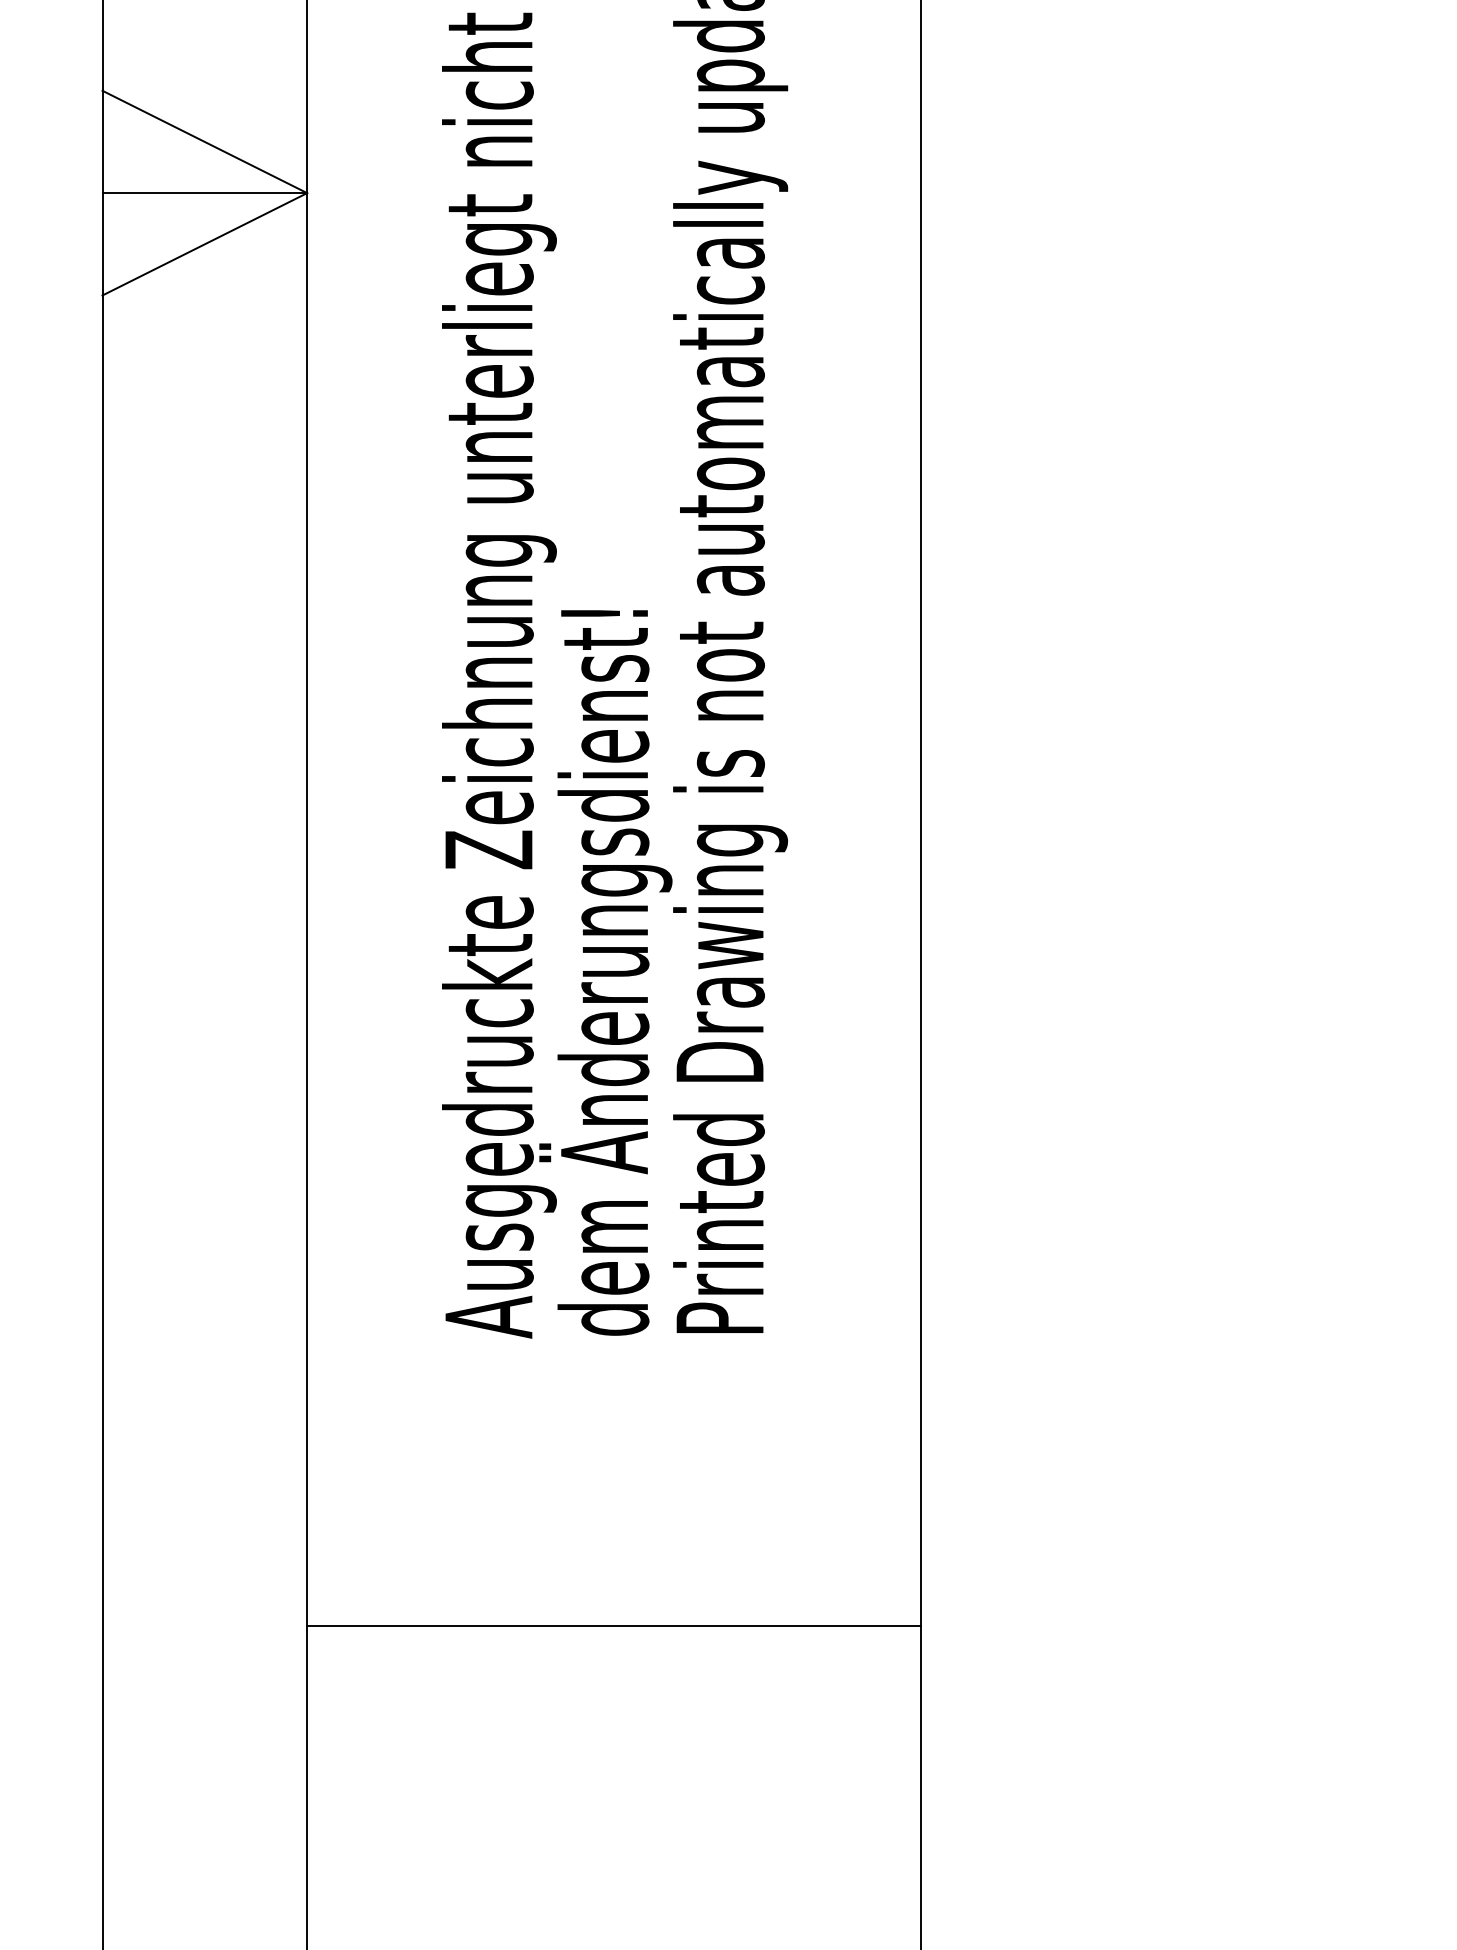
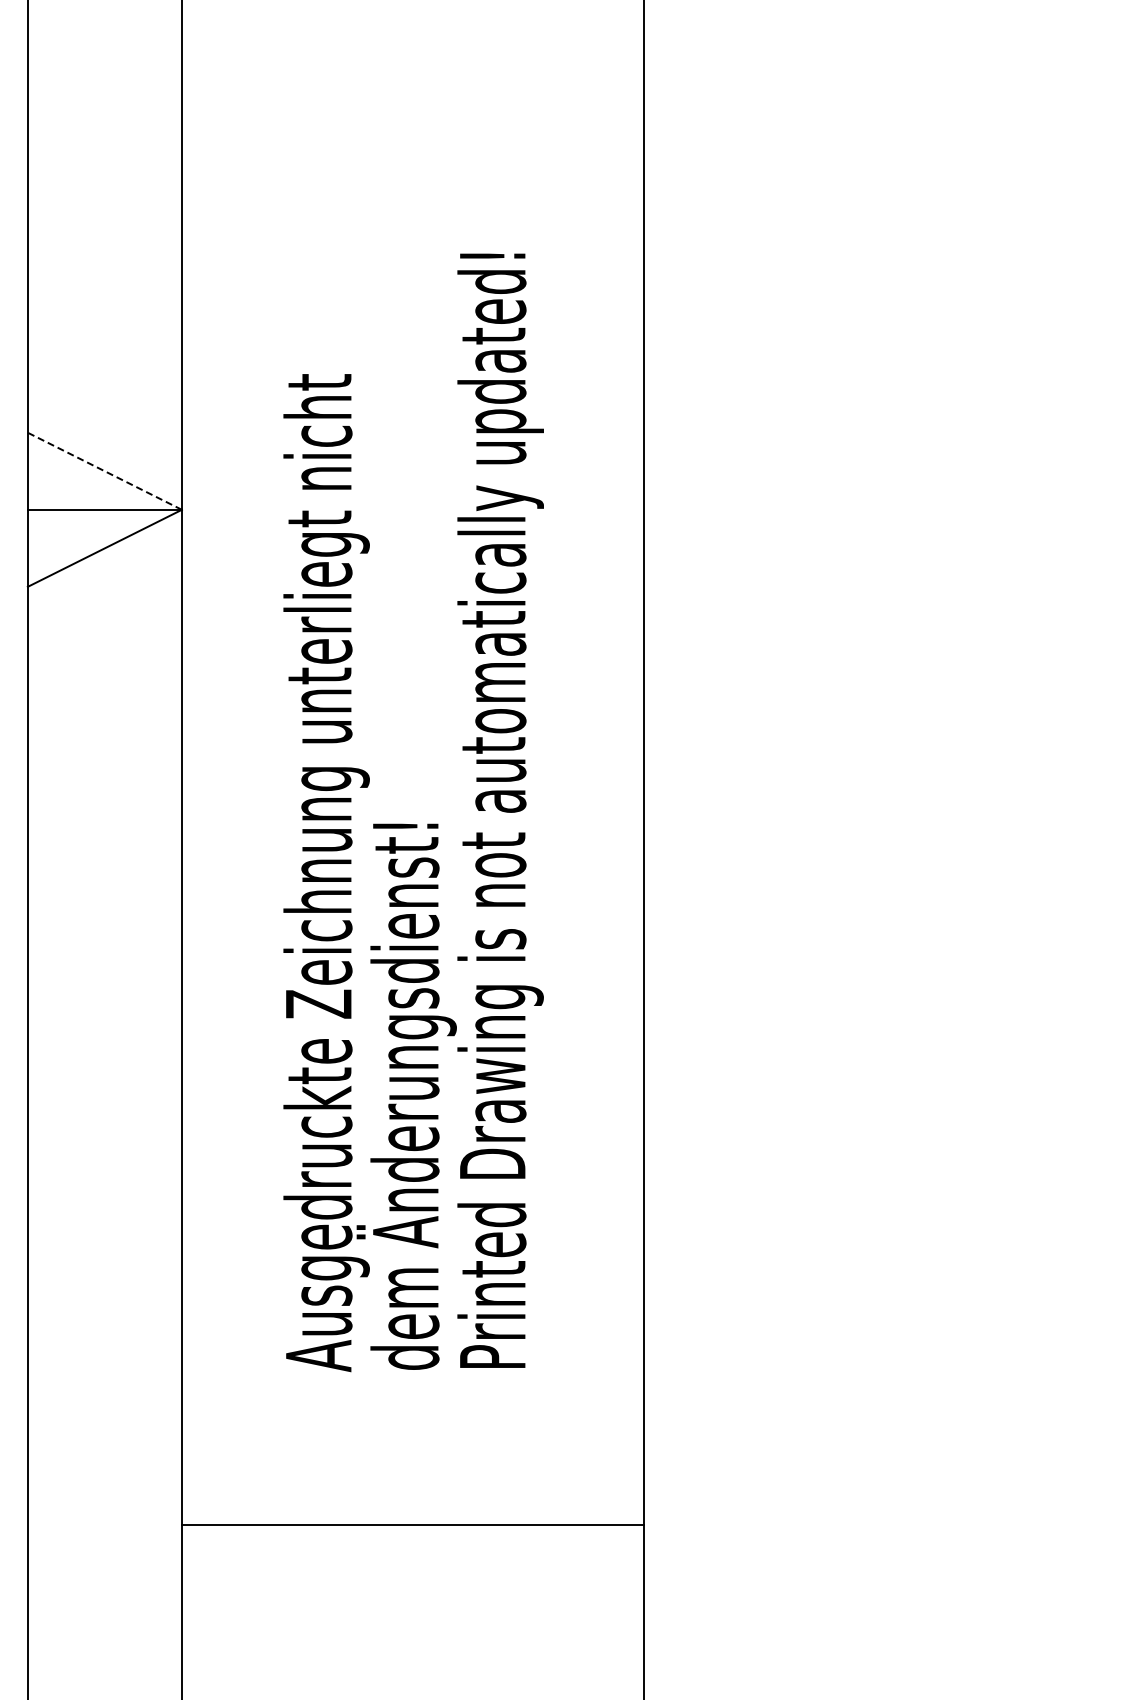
line: (204, 142) -> (104, 471), solid -> dashed
line: (613, 1626) -> (412, 1525), moved

